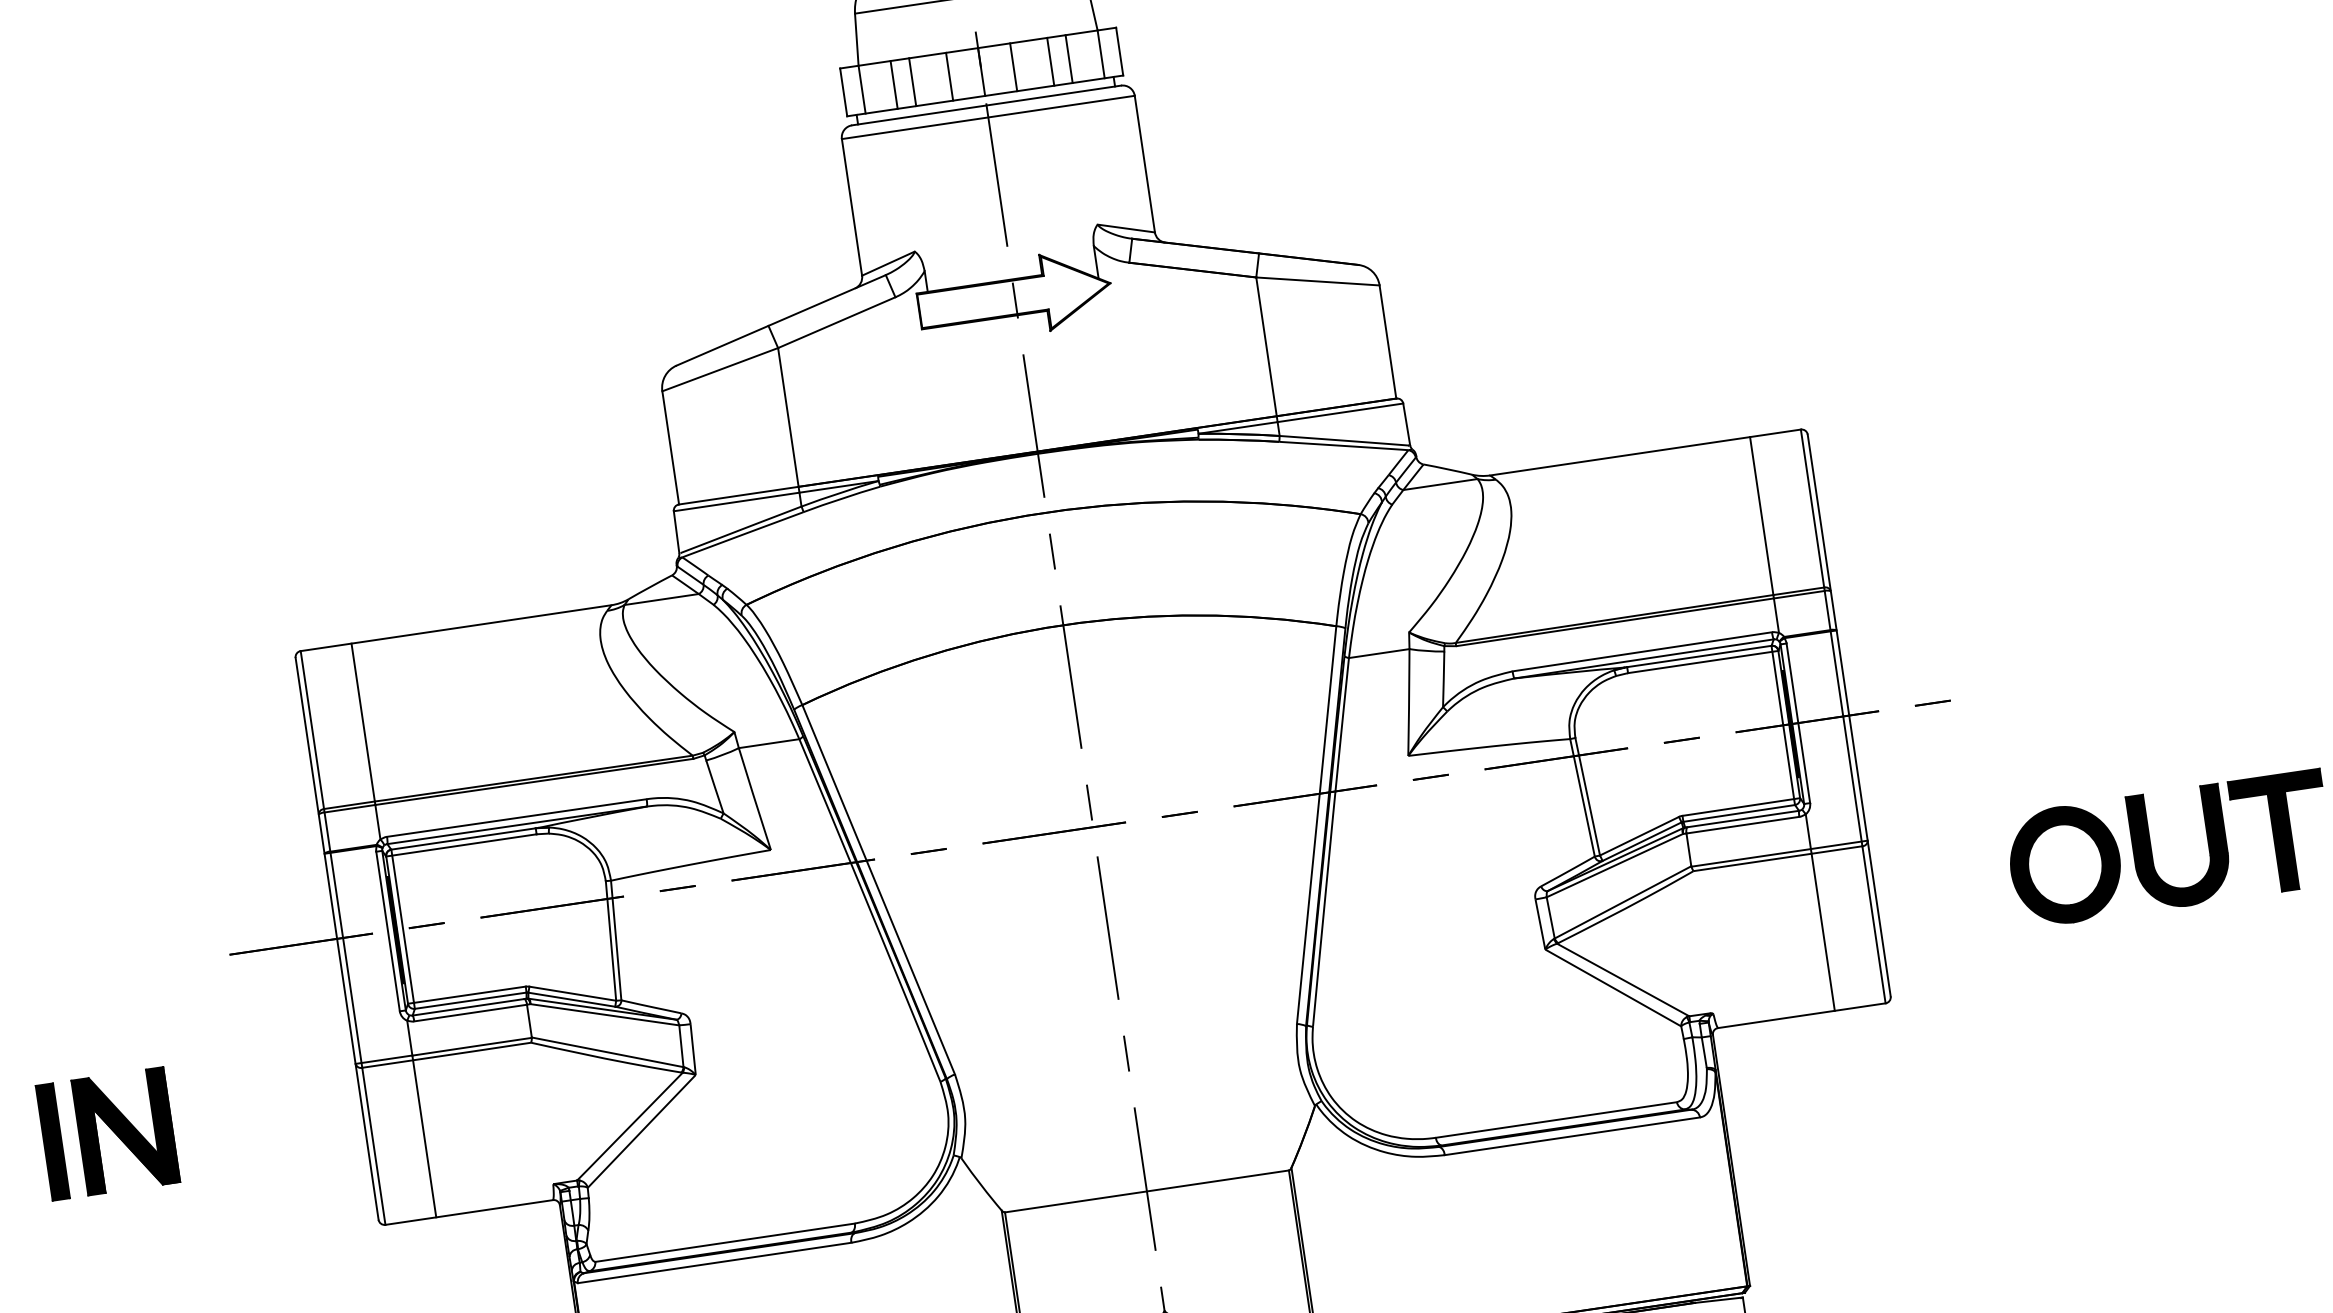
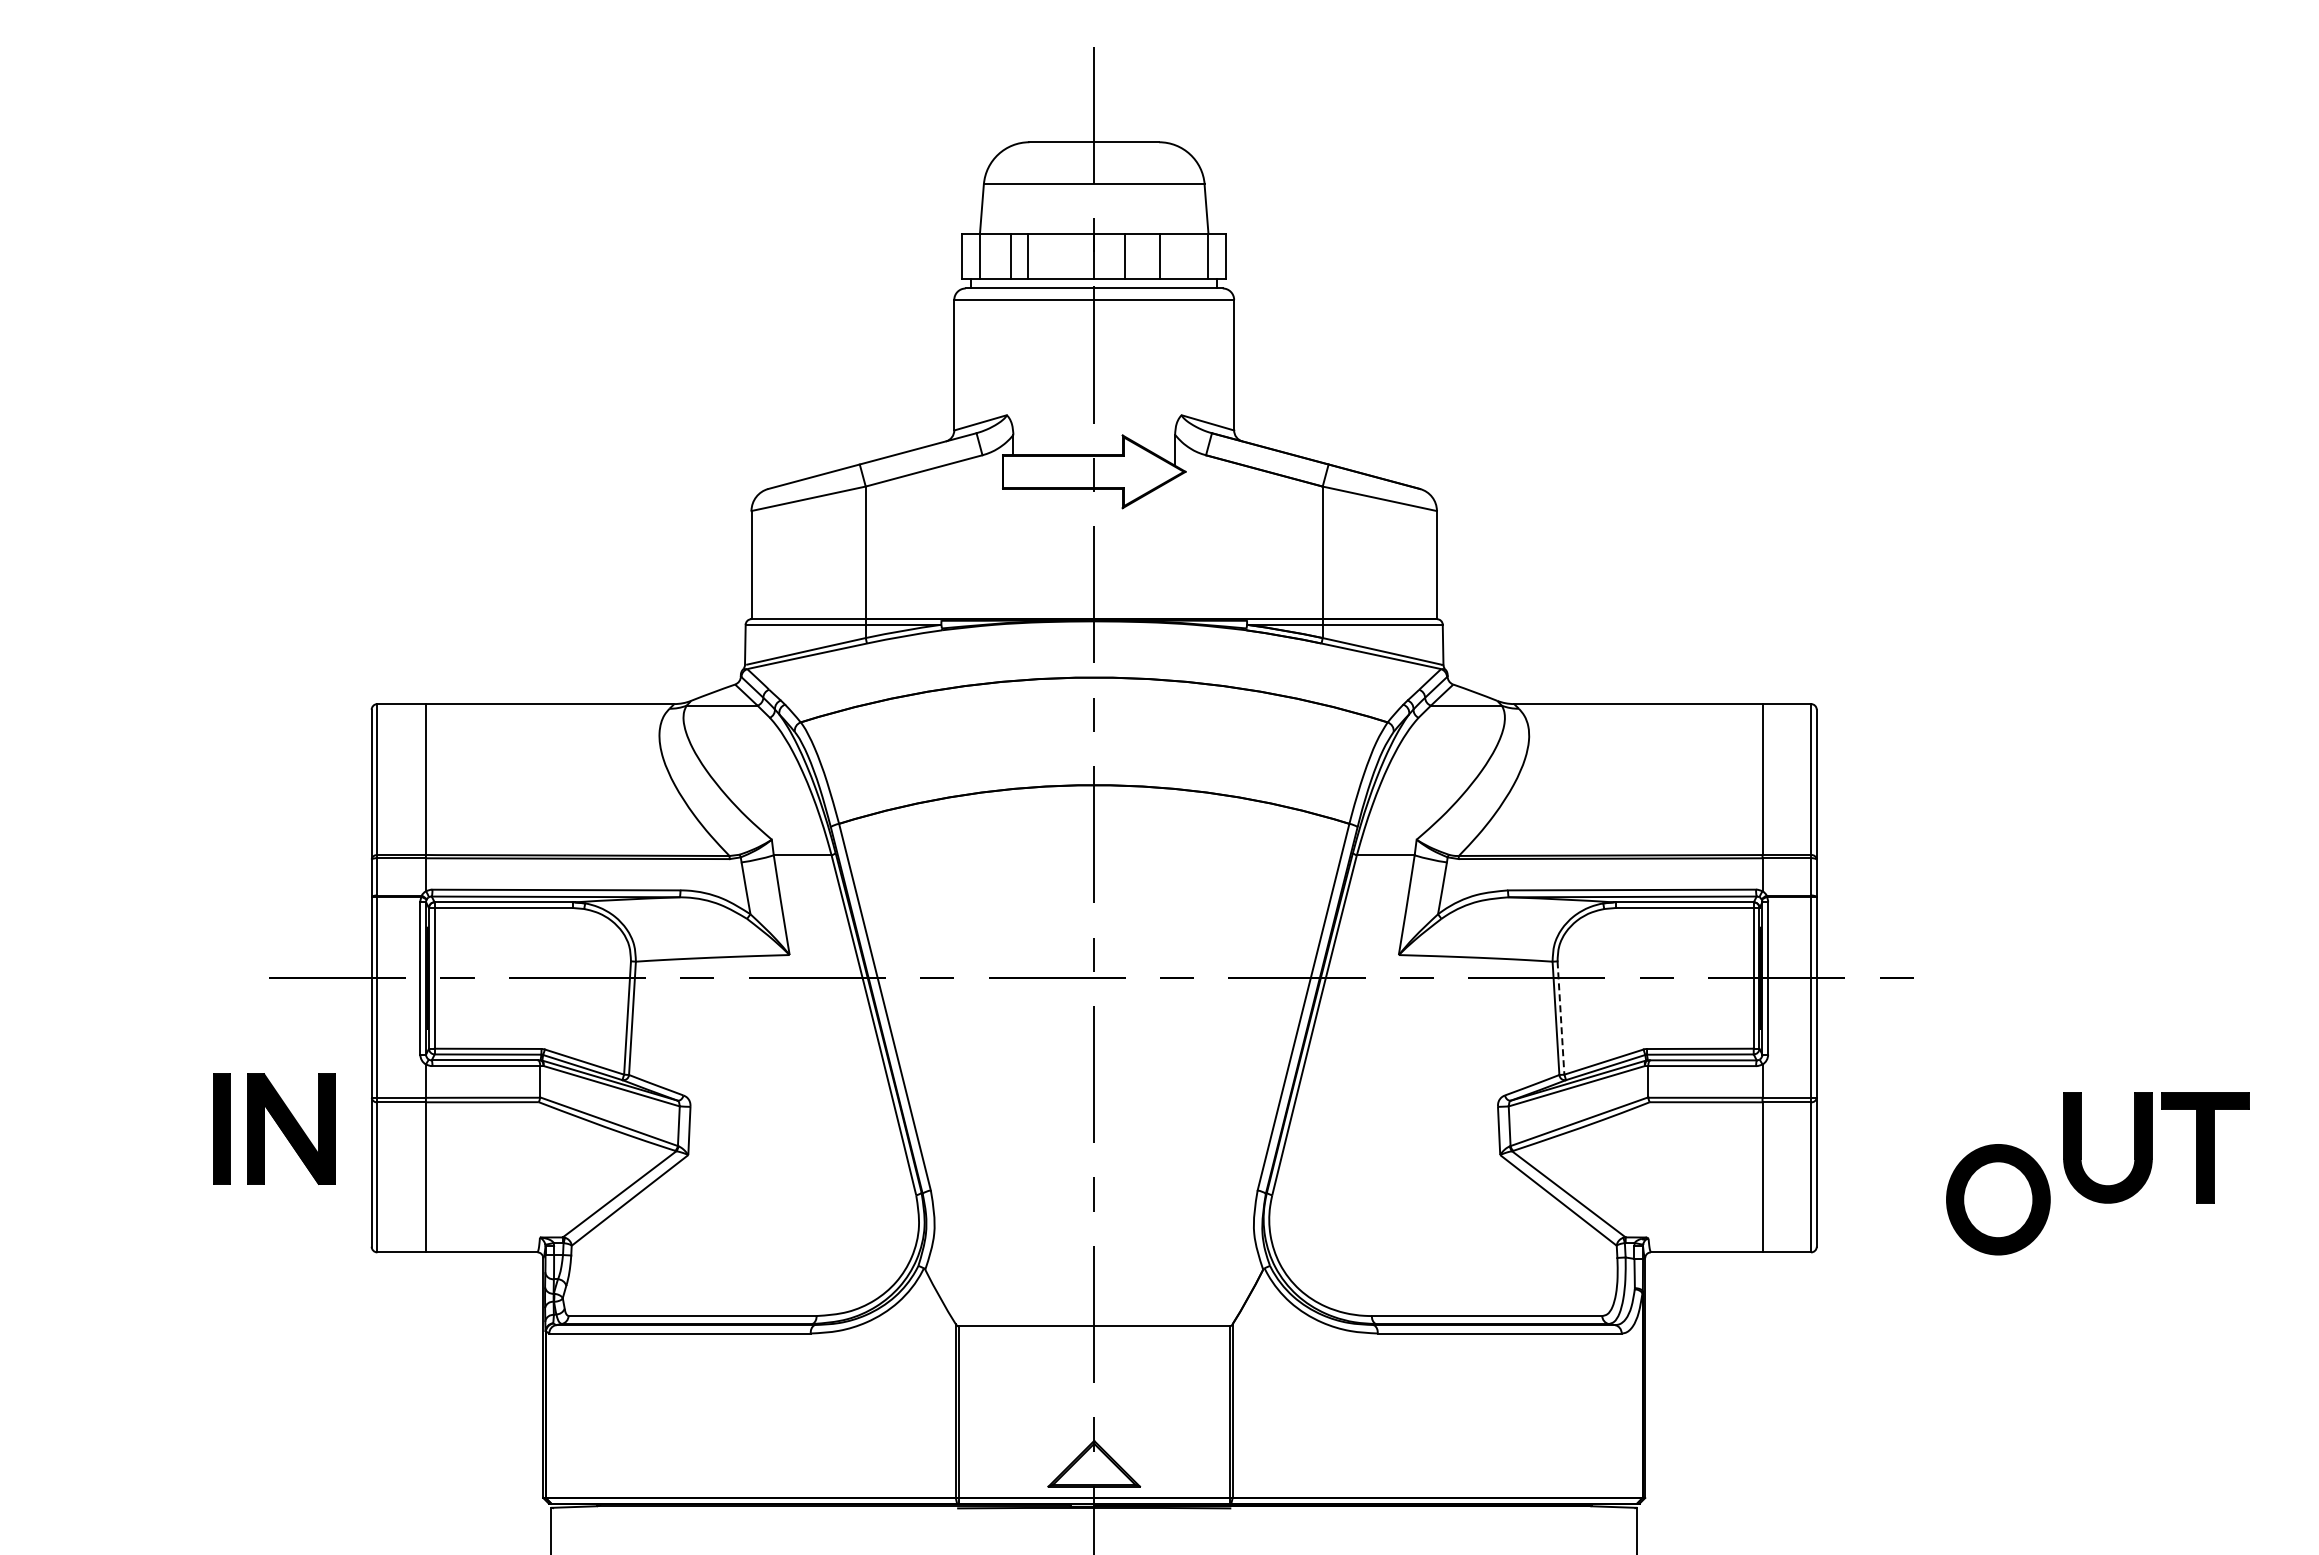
line: (1068, 59) -> (1177, 256), removed
line: (949, 76) -> (1063, 256), removed
line: (1587, 797) -> (1560, 1018), solid -> dashed
part: (2065, 864) -> (1998, 1199), moved
part: (107, 1133) -> (274, 1128), moved

